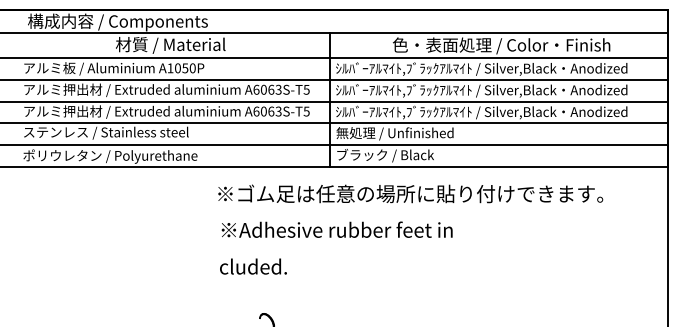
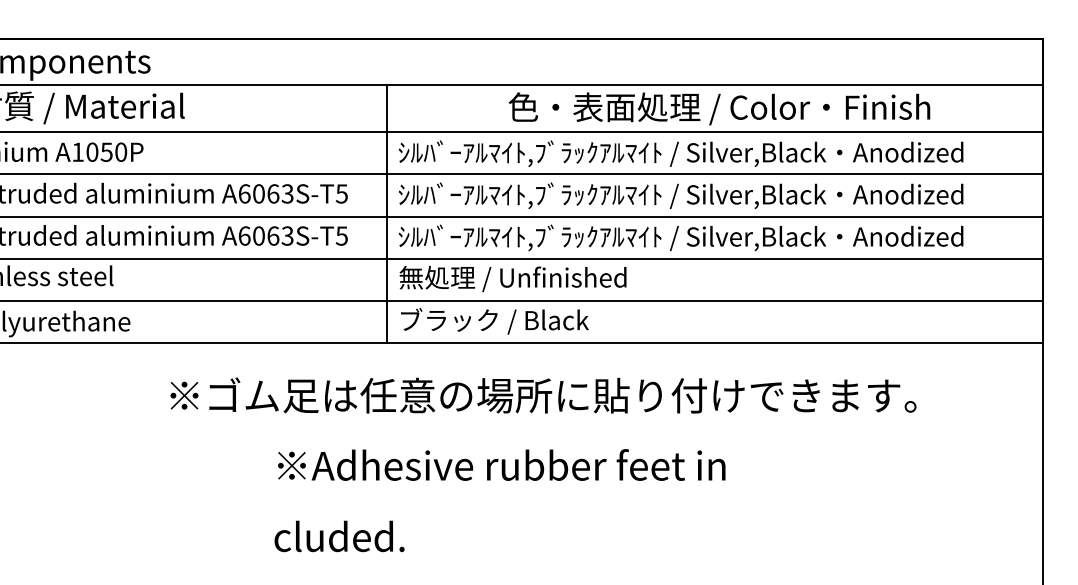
text: (336, 247) -> (500, 499), moved

